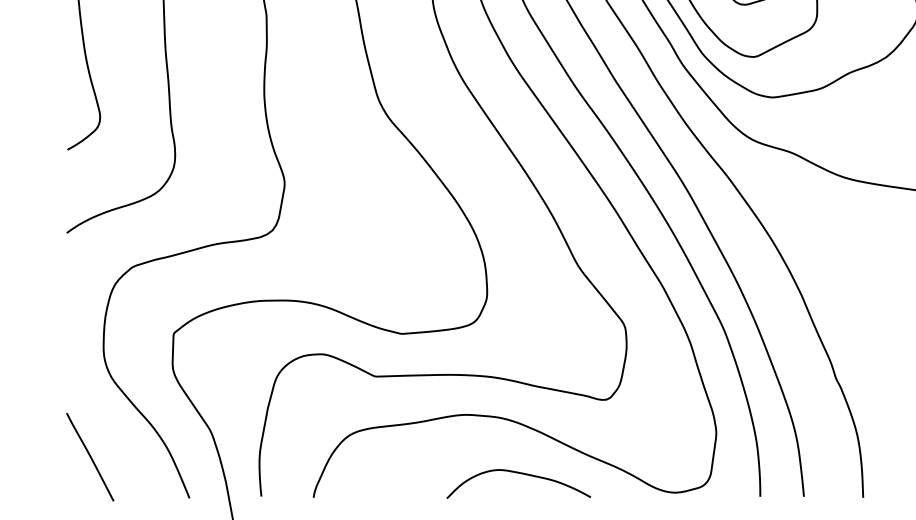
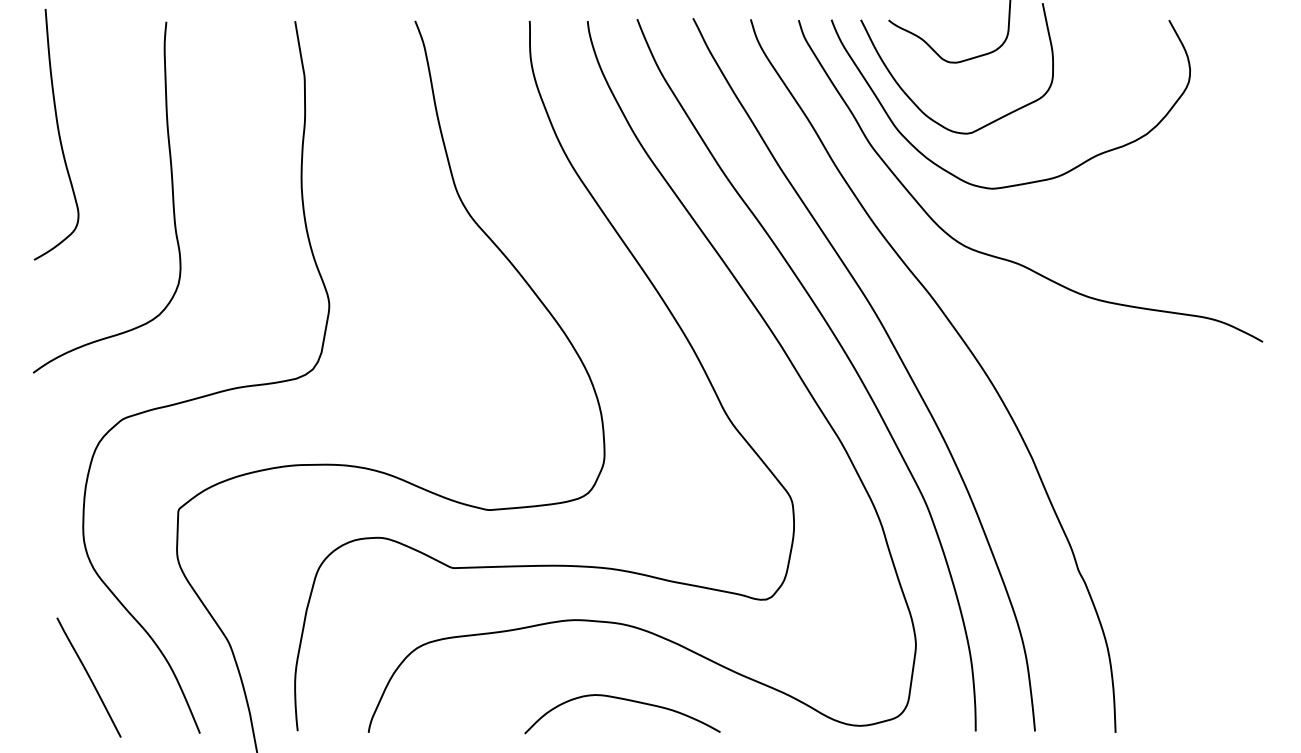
curve: (89, 457) -> (88, 677), moved
curve: (520, 474) -> (624, 700), moved

